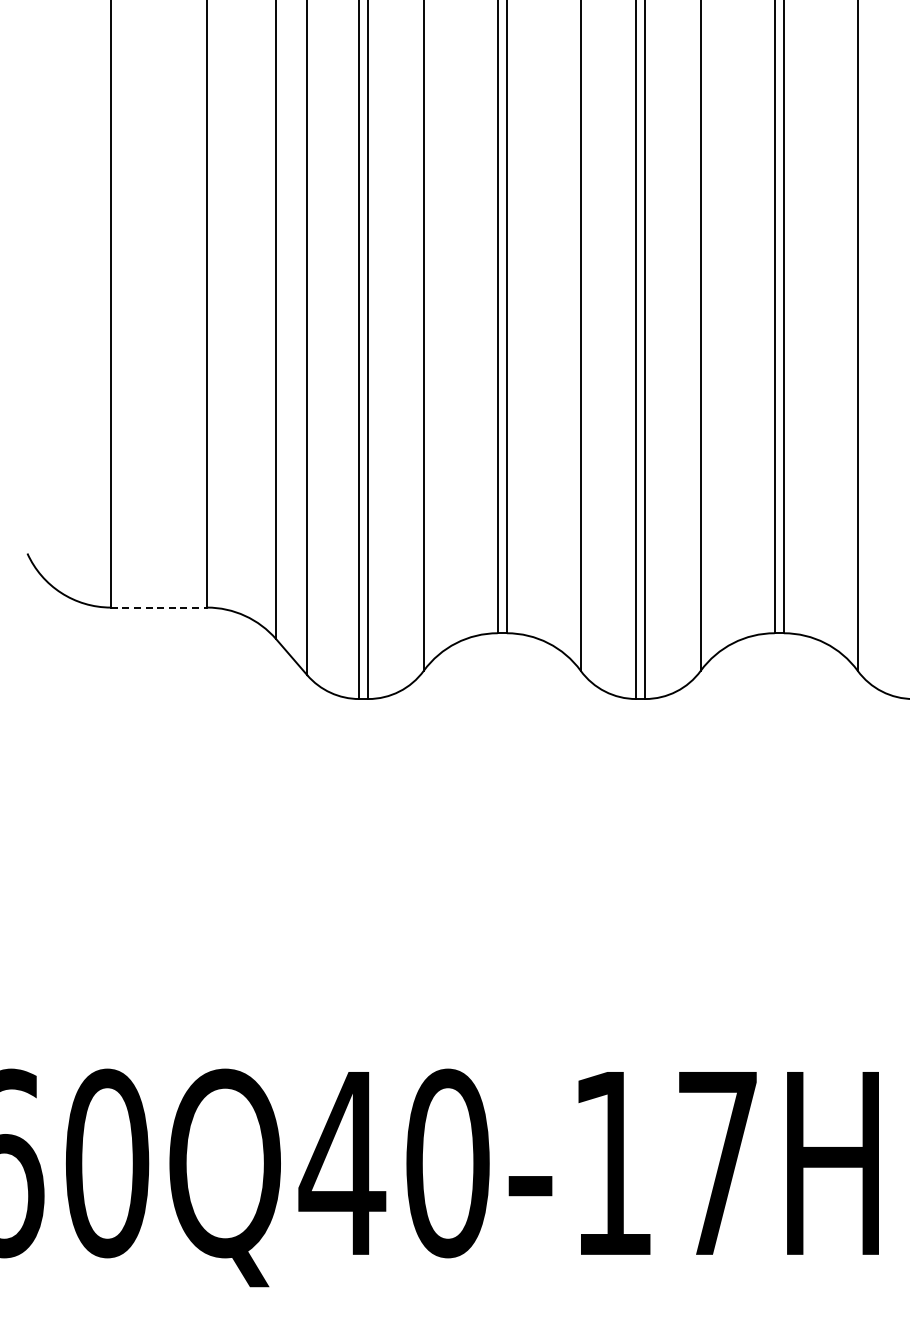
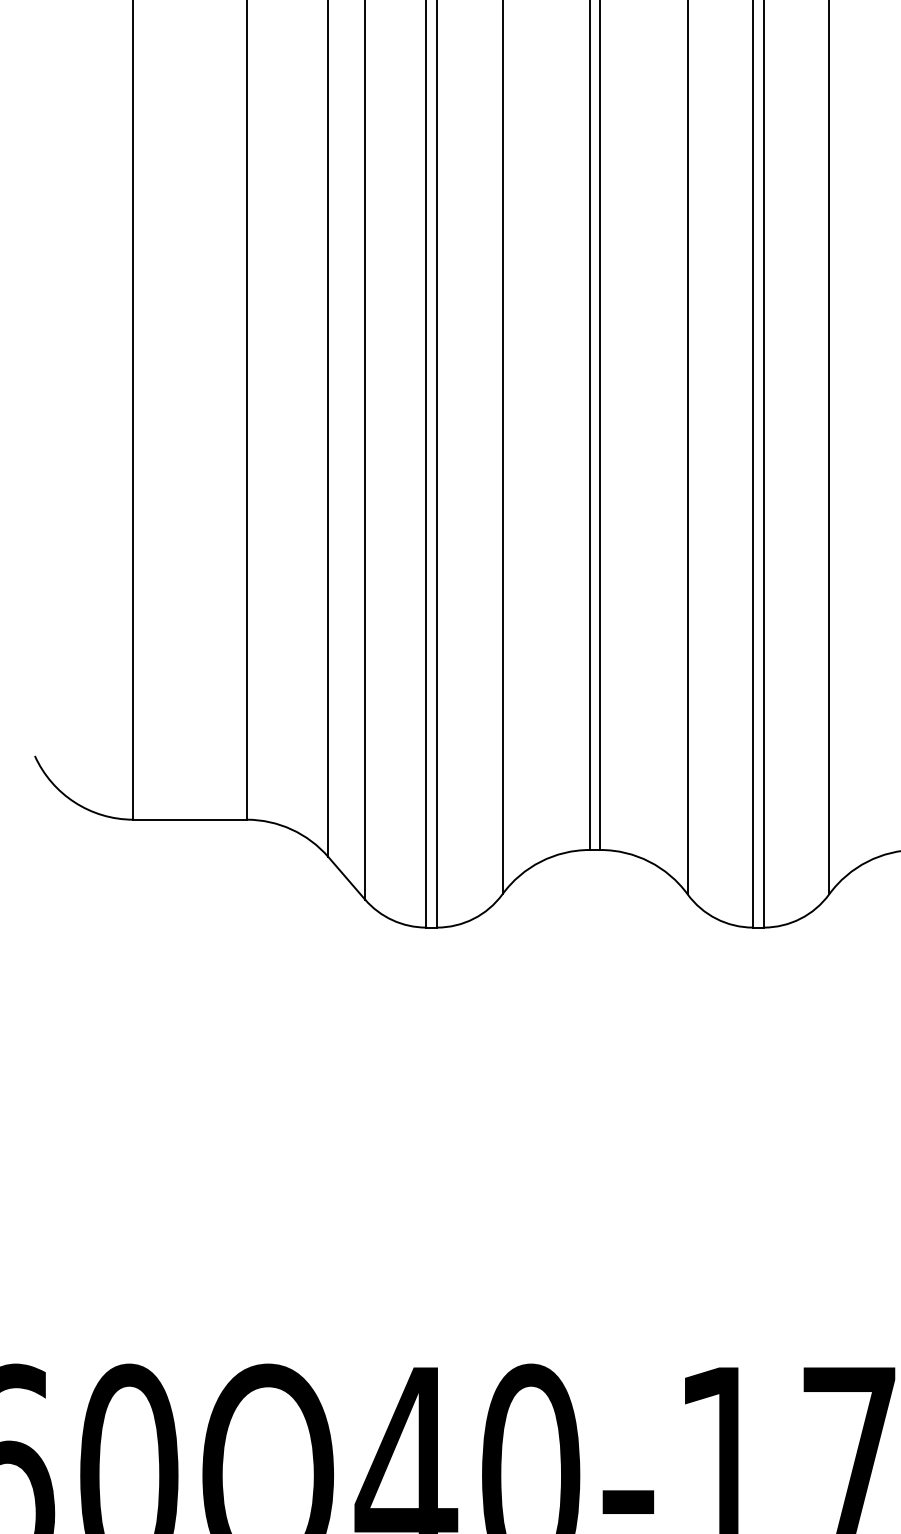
line: (159, 607) -> (190, 819), dashed -> solid

